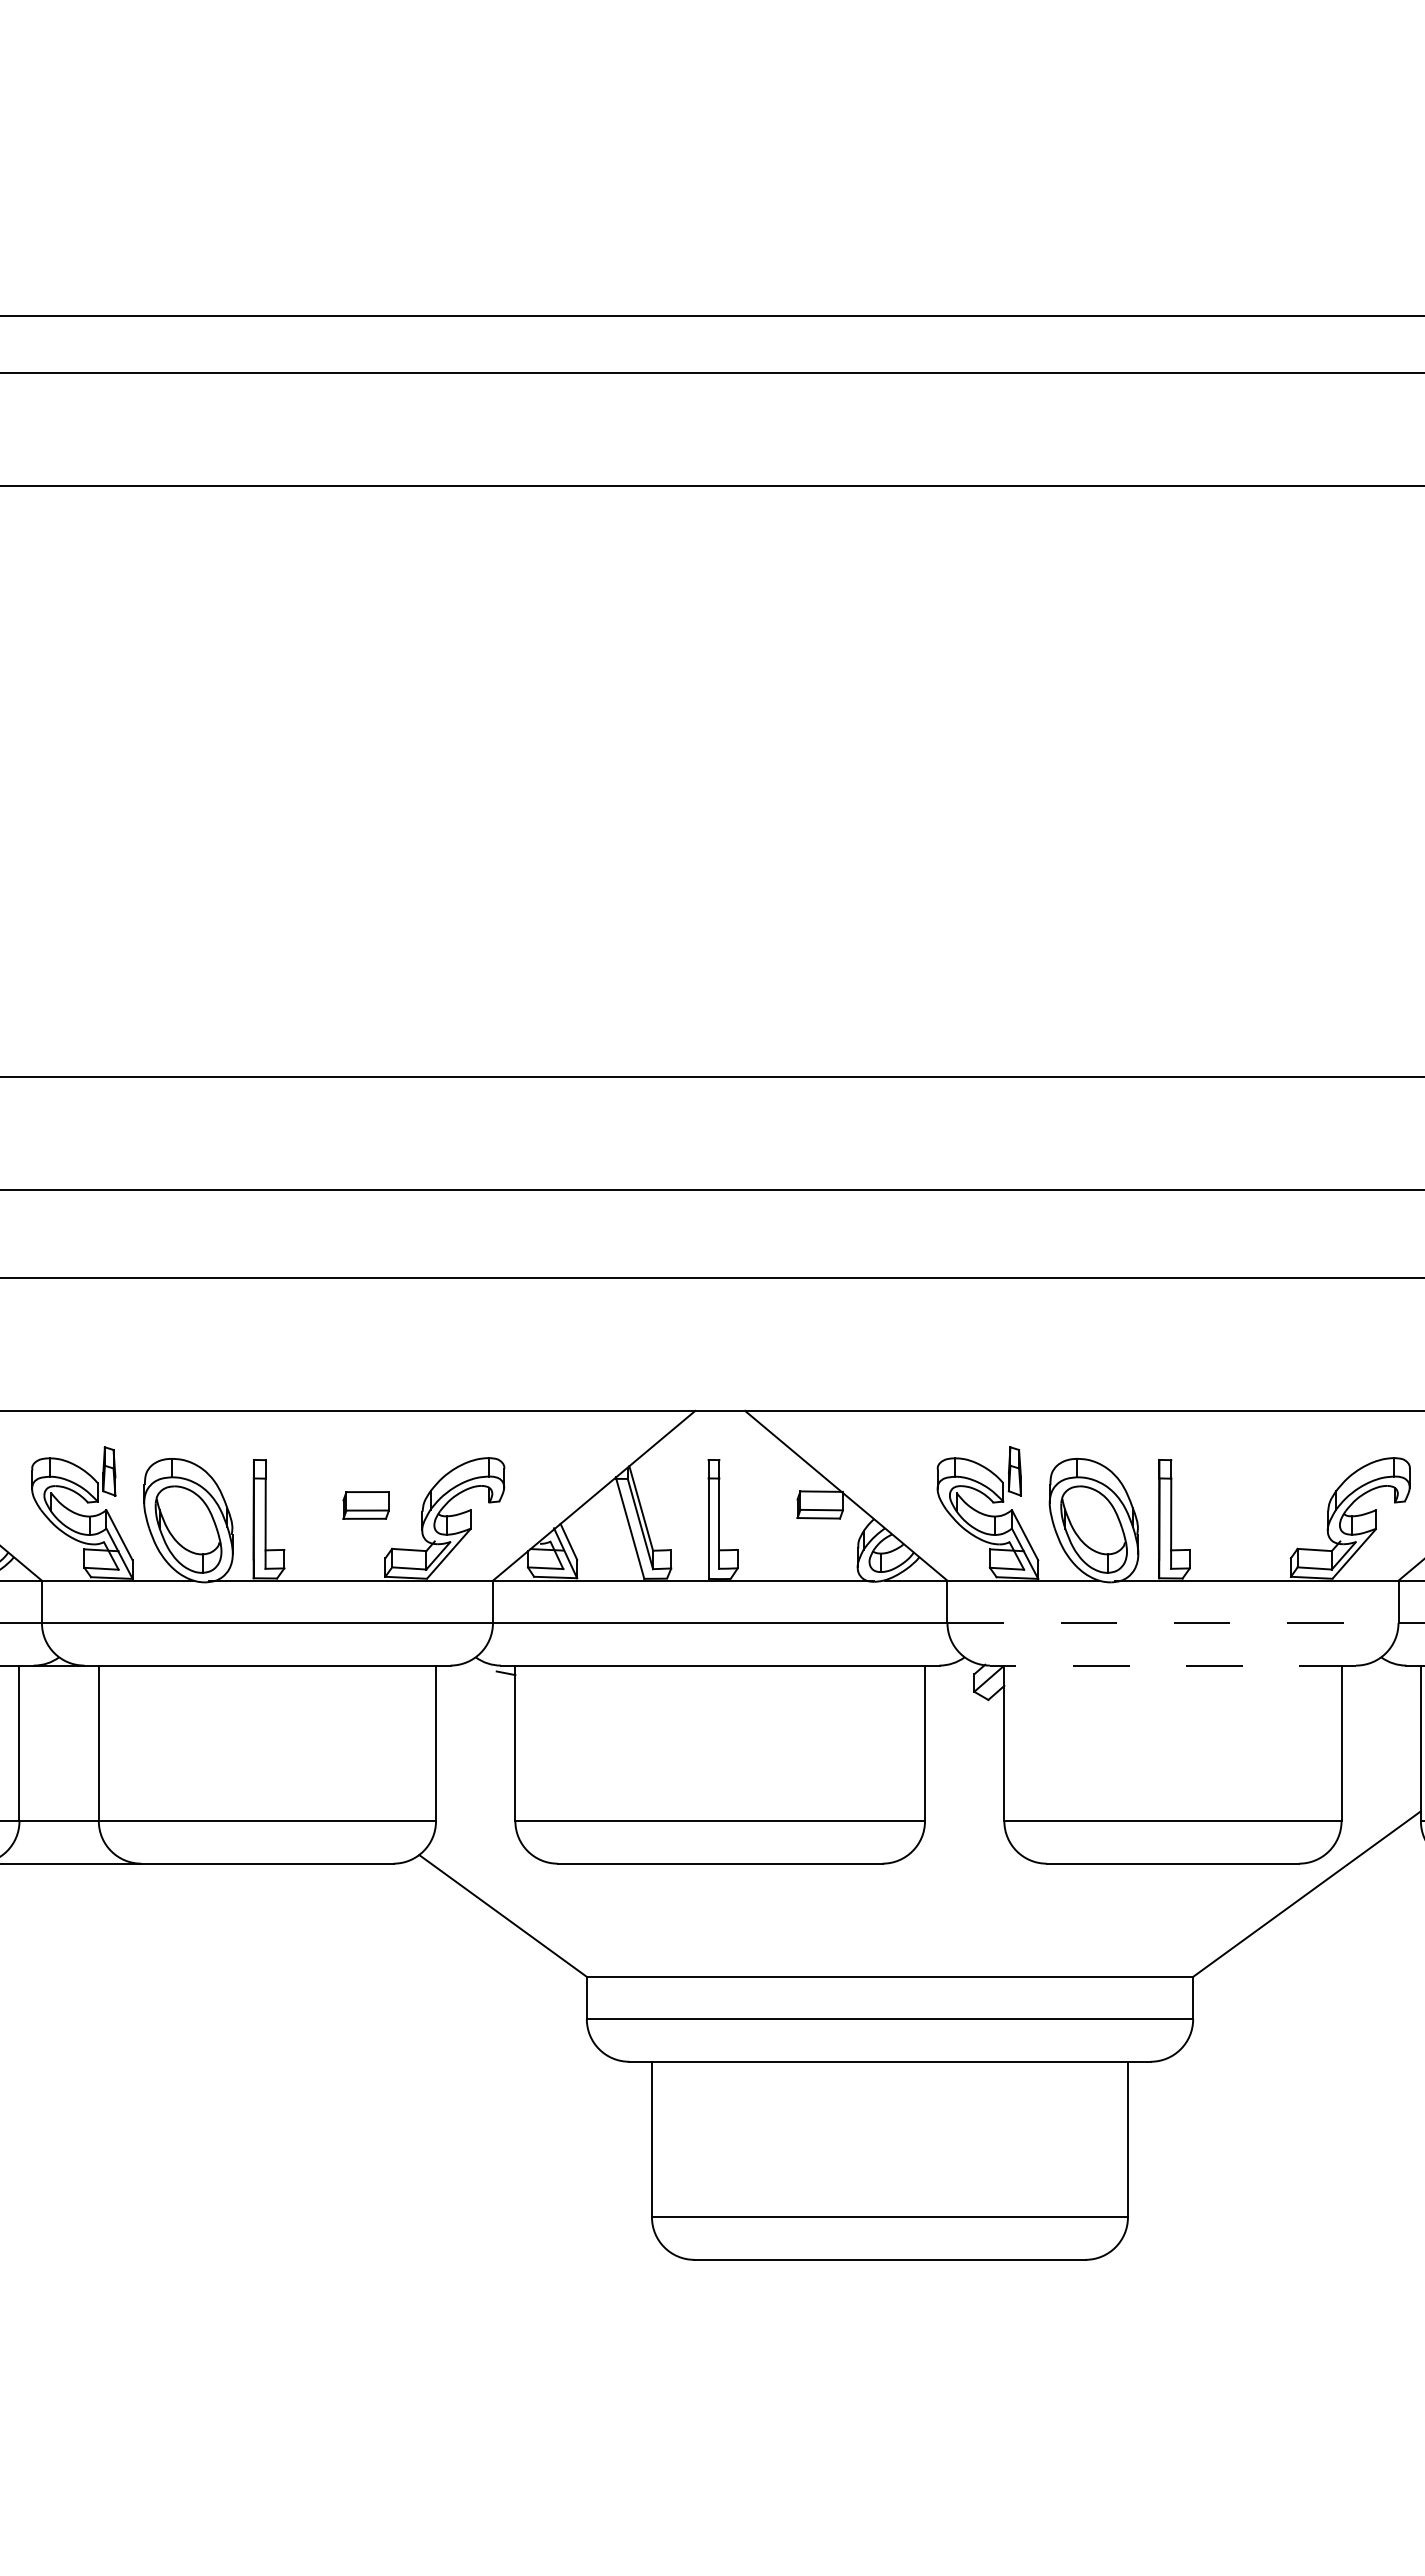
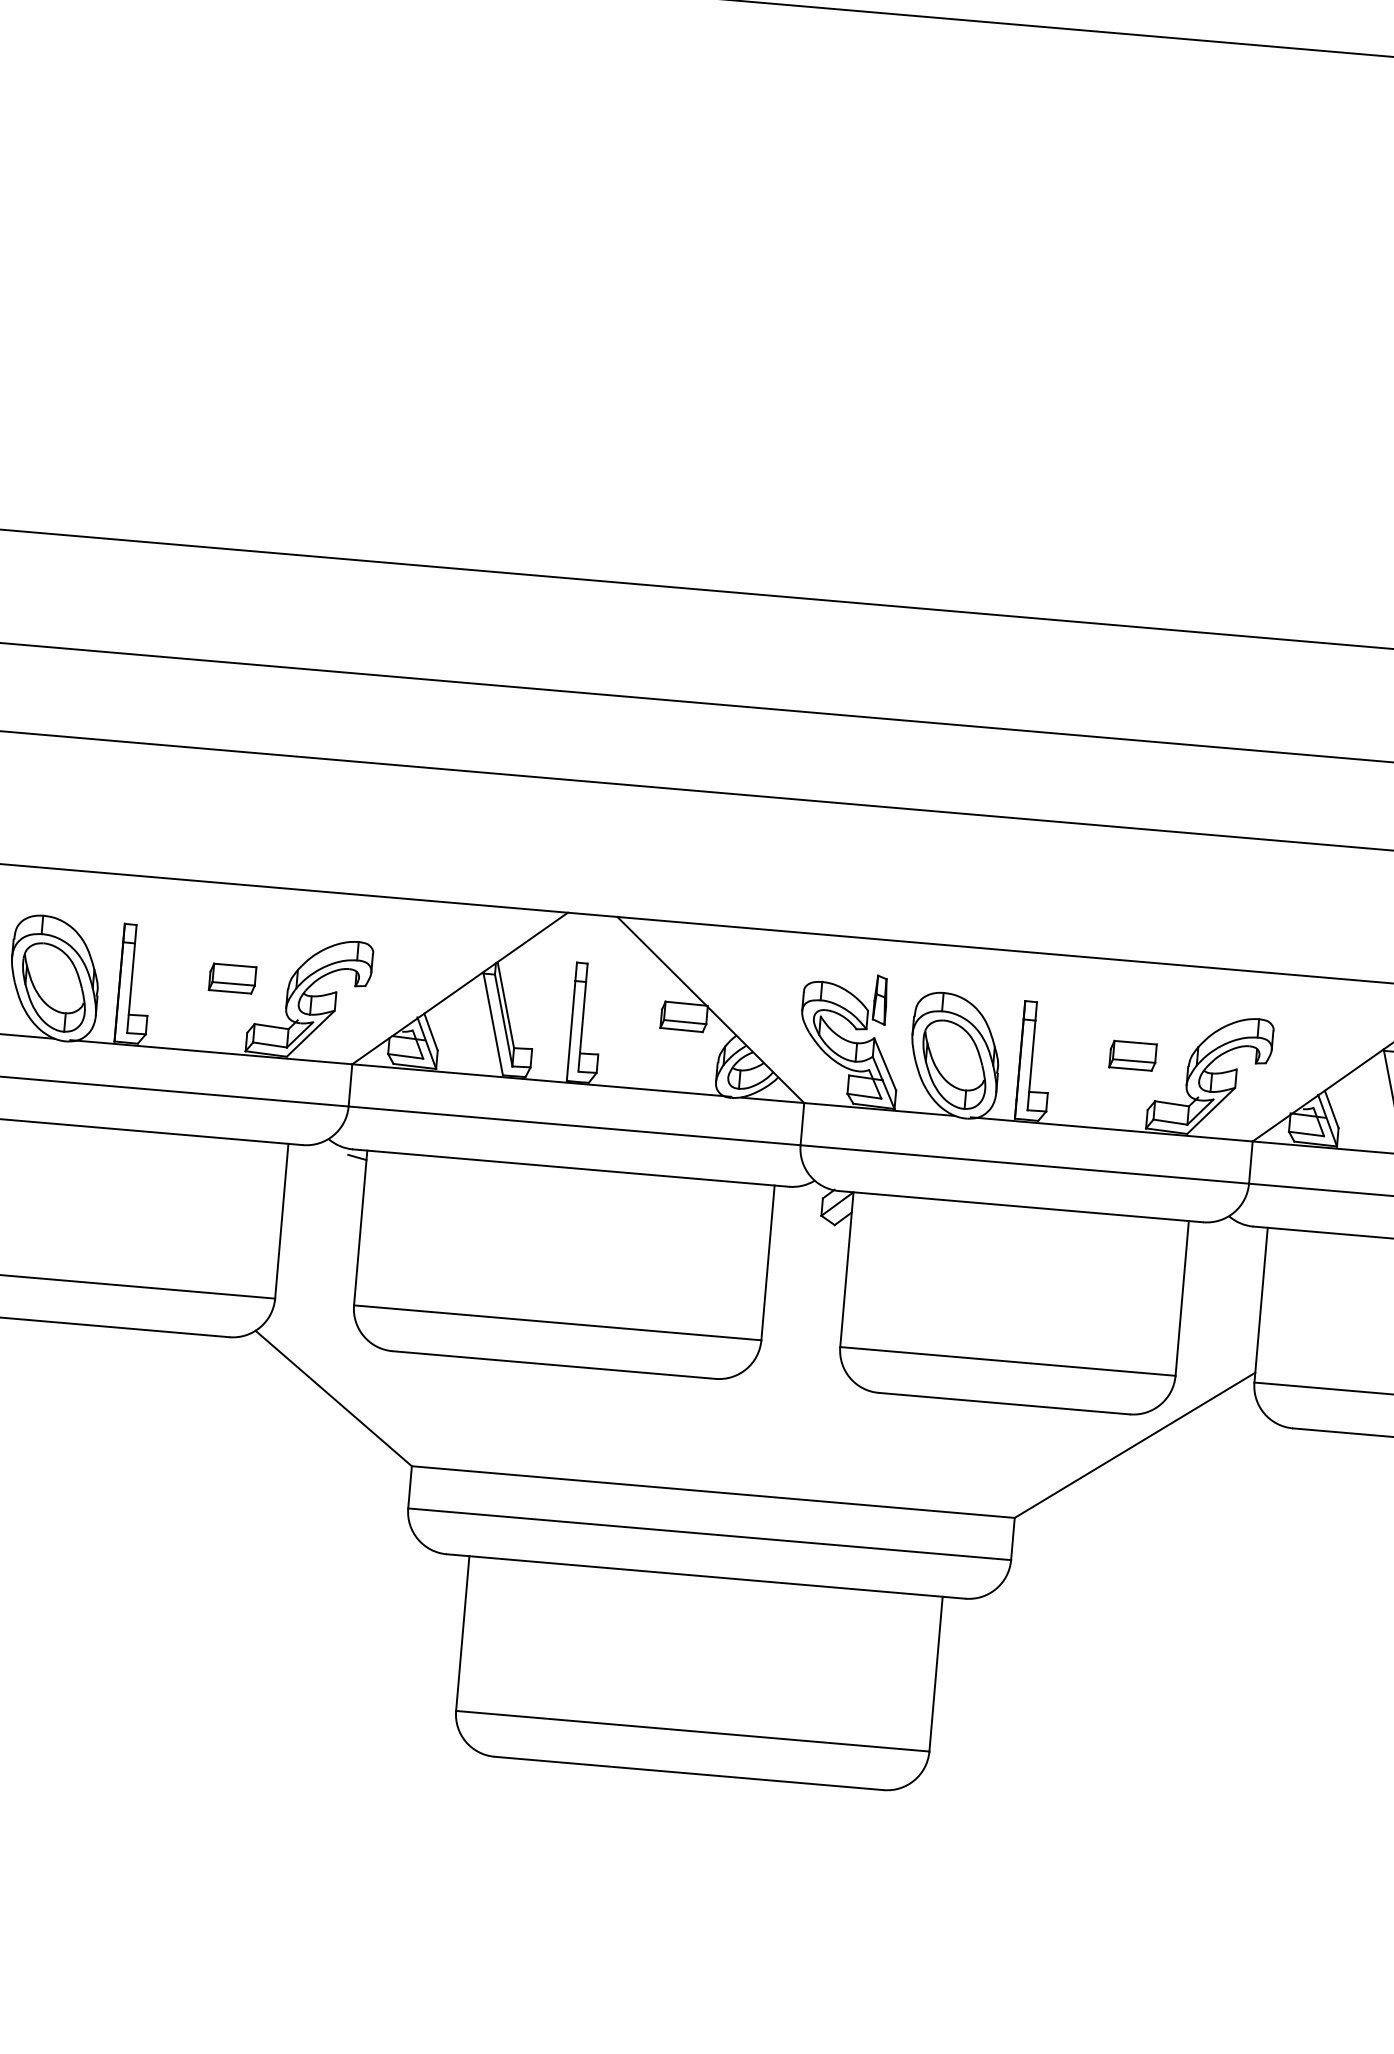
part: (1271, 1505) -> (1132, 1055), added
line: (1172, 1623) -> (1024, 1164), dashed -> solid
line: (1172, 1665) -> (1020, 1206), dashed -> solid

